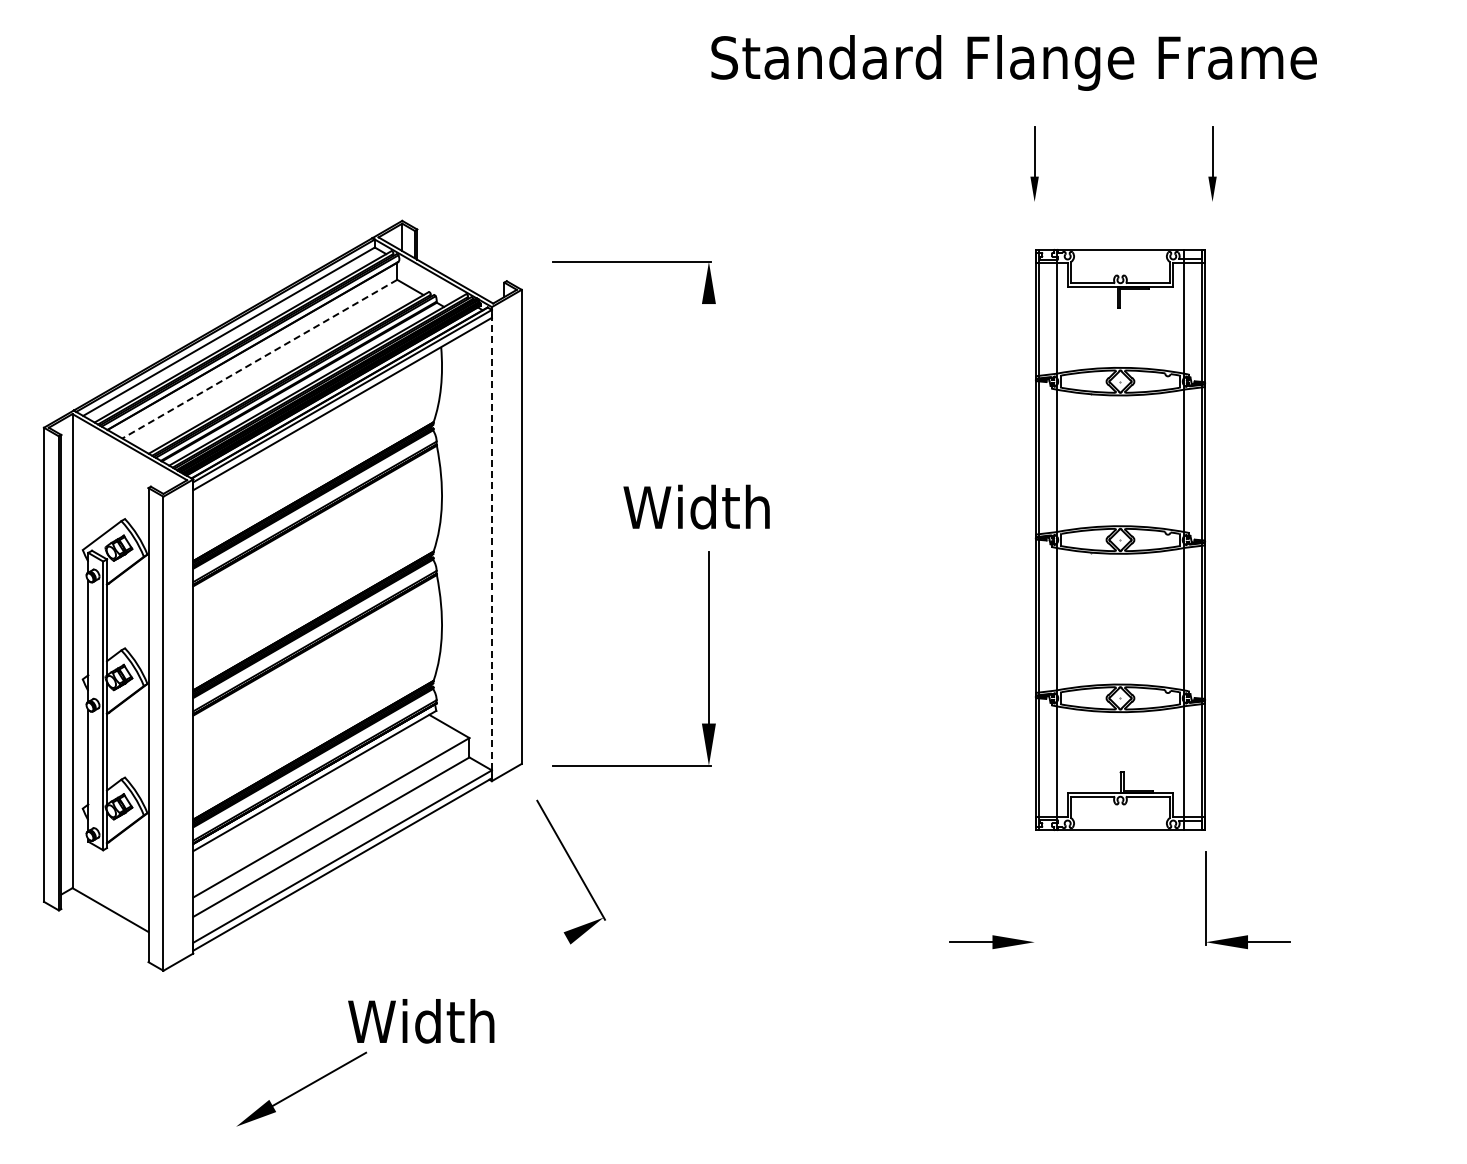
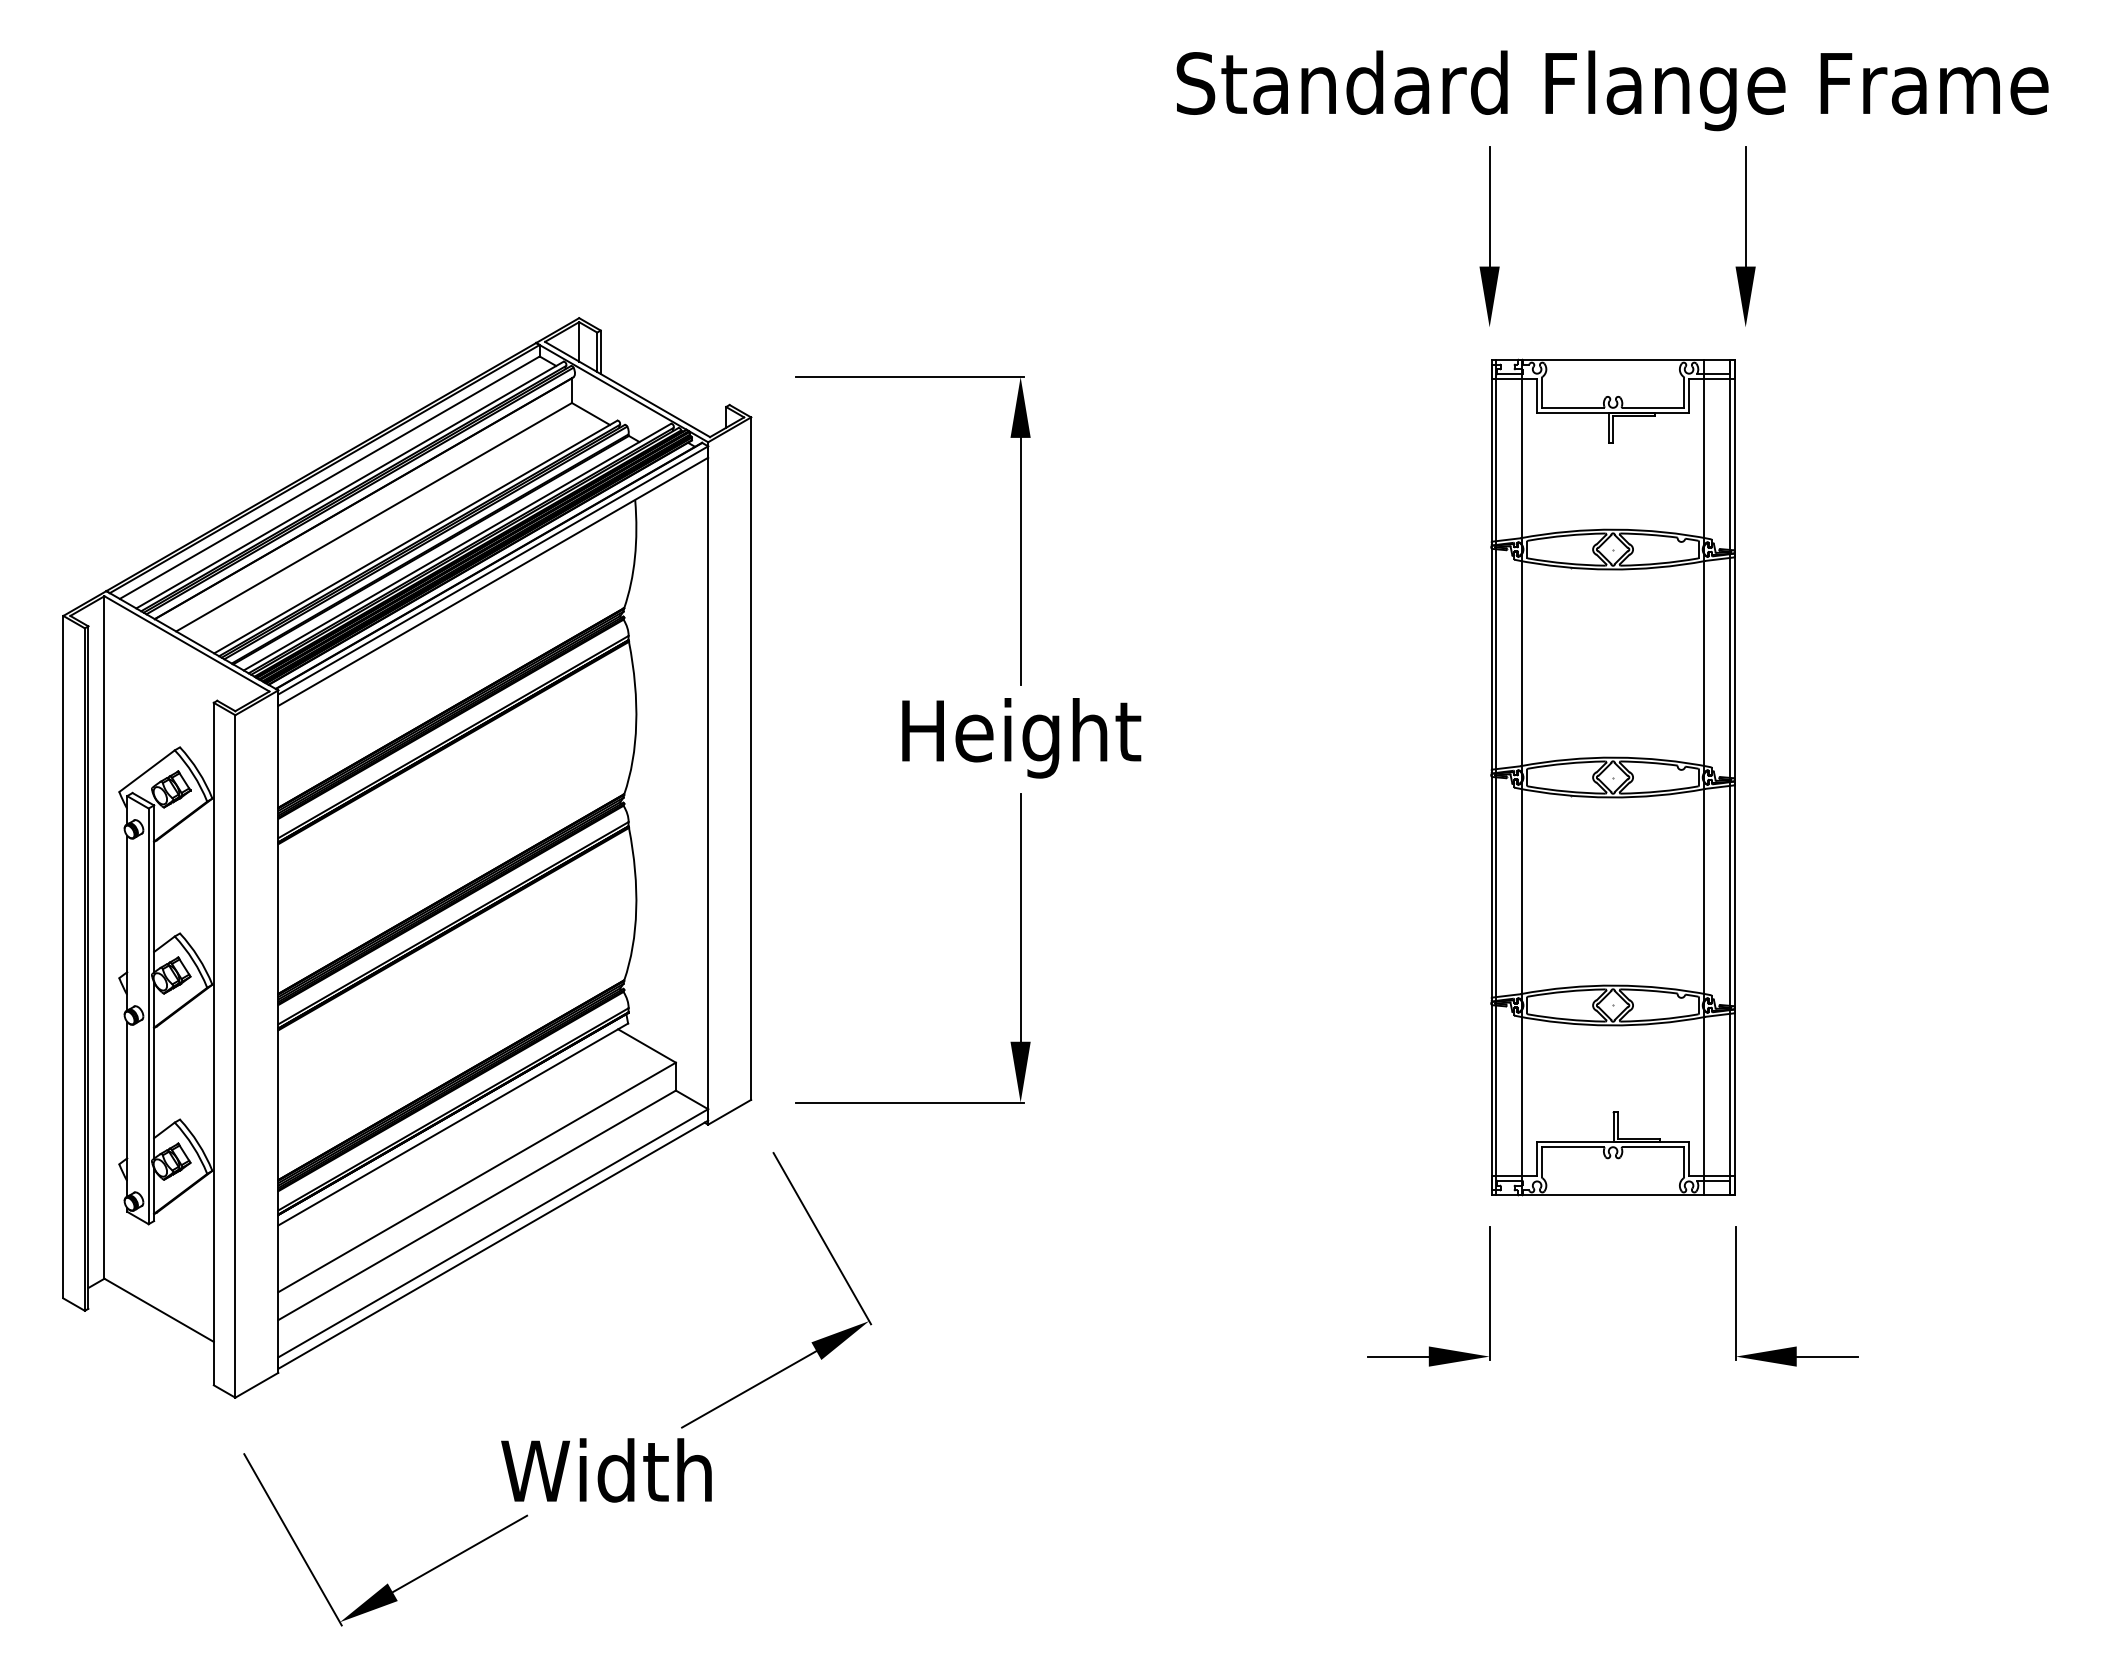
text: (1013, 62) -> (1611, 90), moved
part: (1034, 163) -> (1489, 235), size x1.67
part: (1212, 163) -> (1745, 235), size x1.67
line: (259, 359) -> (373, 517), dashed -> solid
line: (708, 389) -> (1020, 560), added
text: (707, 512) -> (1018, 737), Width -> Height
line: (491, 543) -> (707, 782), dashed -> solid
line: (1034, 898) -> (1489, 1293), added
line: (520, 964) -> (749, 1388), added
line: (203, 1069) -> (293, 1539), added

